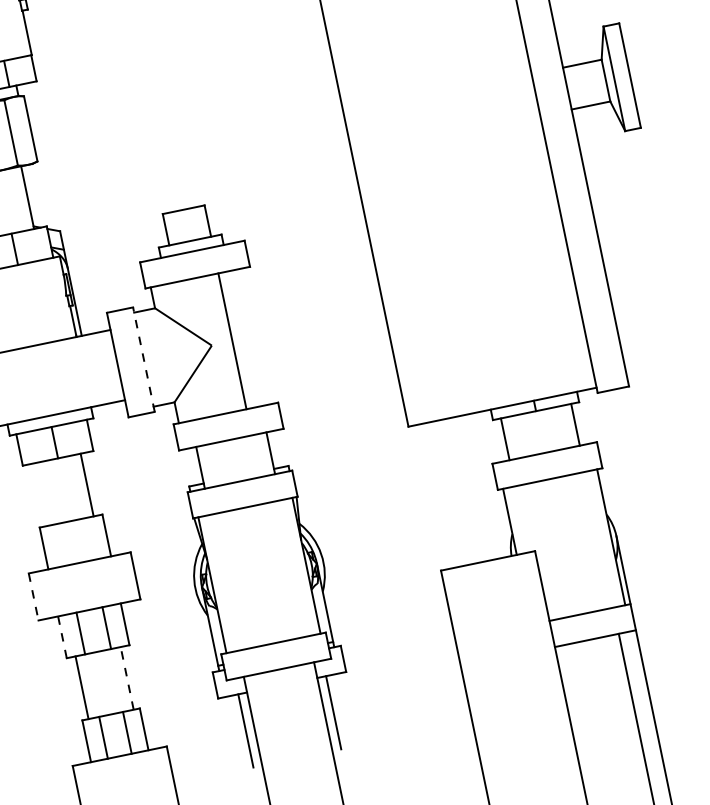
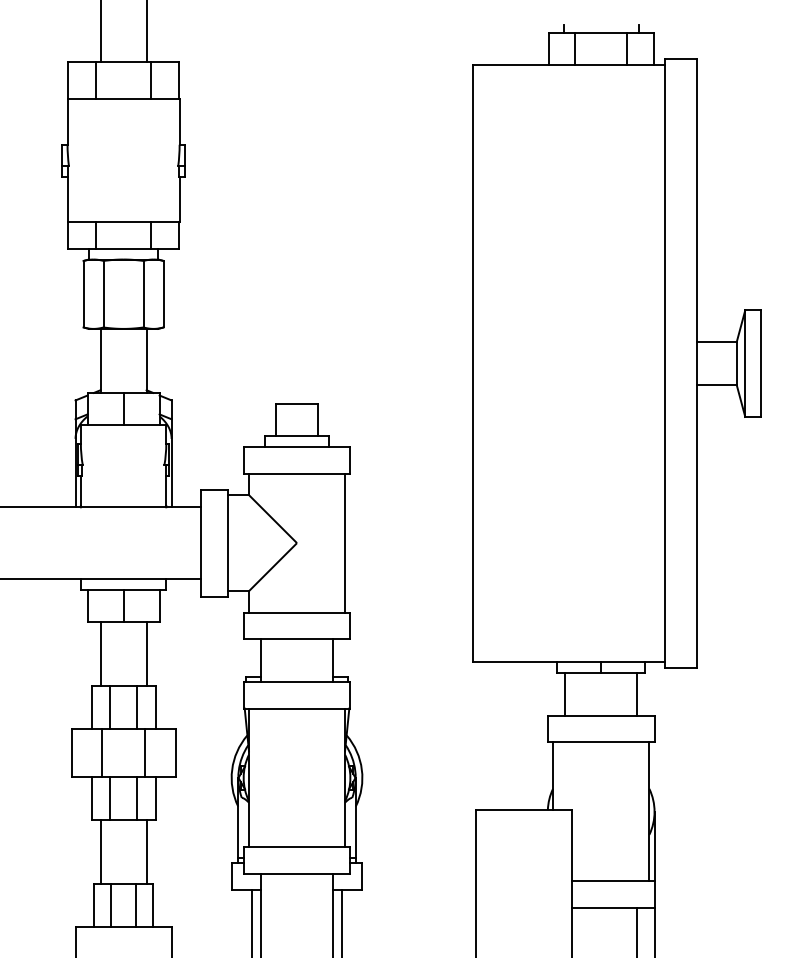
line: (232, 340) -> (345, 542), moved
line: (143, 359) -> (227, 542), dashed -> solid
line: (41, 494) -> (100, 654), added
line: (87, 539) -> (136, 707), added
line: (62, 544) -> (110, 707), added
line: (106, 582) -> (145, 753), added
line: (64, 591) -> (102, 753), added
line: (33, 597) -> (71, 753), dashed -> solid
line: (62, 638) -> (91, 799), dashed -> solid
line: (126, 678) -> (146, 851), dashed -> solid

